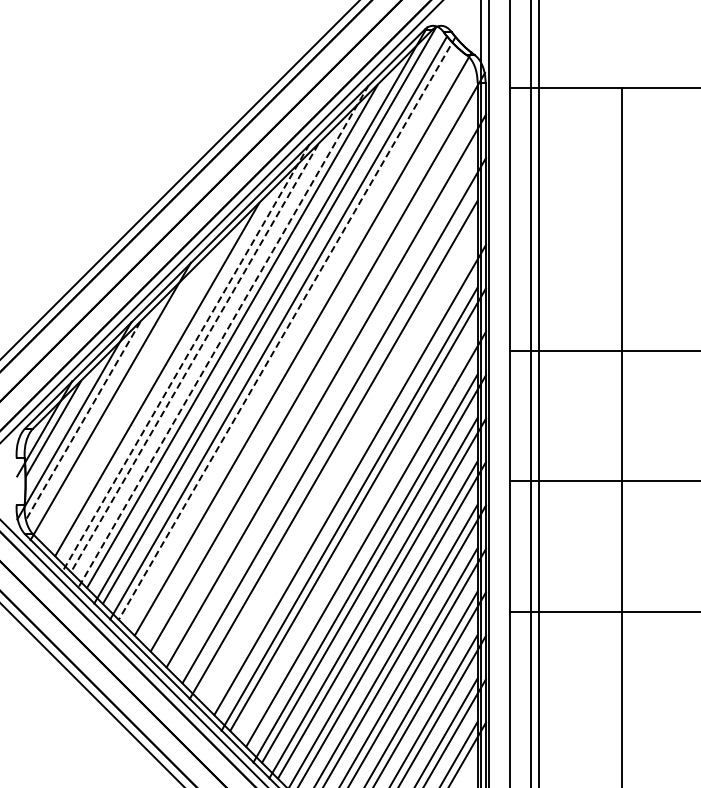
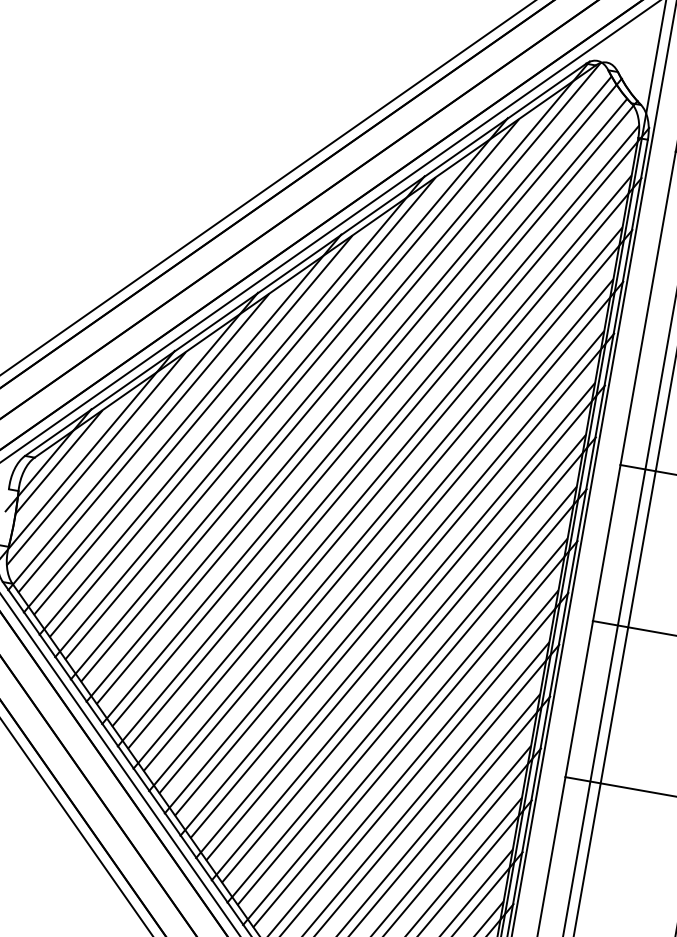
line: (287, 328) -> (359, 391), dashed -> solid
line: (223, 336) -> (281, 387), dashed -> solid
line: (294, 343) -> (364, 410), added
line: (185, 358) -> (231, 405), dashed -> solid
line: (194, 358) -> (242, 407), dashed -> solid
line: (308, 361) -> (377, 435), added
line: (148, 379) -> (182, 423), added
line: (317, 390) -> (382, 471), added
line: (119, 401) -> (143, 443), added
line: (325, 420) -> (385, 509), added
line: (83, 421) -> (96, 459), dashed -> solid
line: (342, 450) -> (399, 548), added
line: (341, 479) -> (392, 583), added
line: (357, 538) -> (398, 657), added

